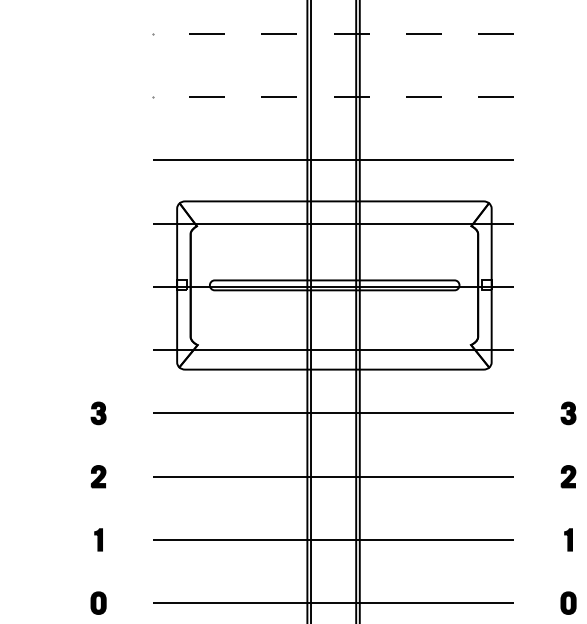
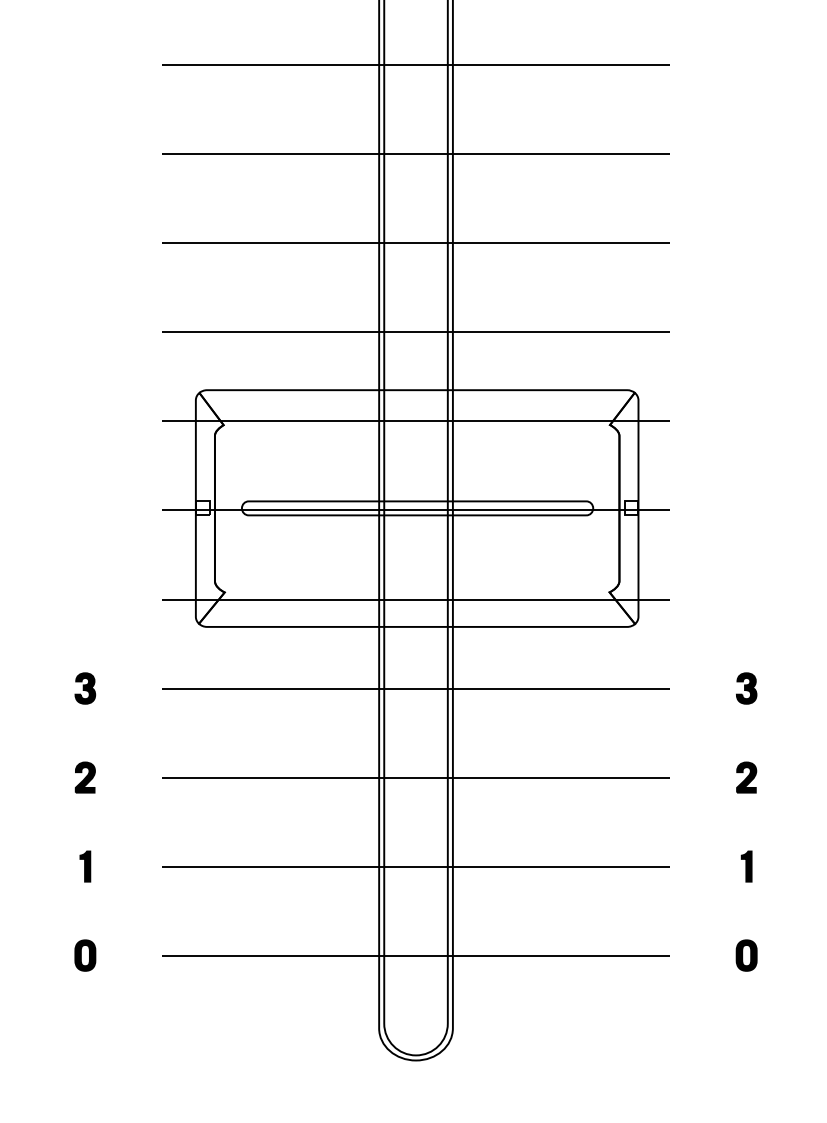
line: (332, 33) -> (414, 154), dashed -> solid
line: (332, 97) -> (414, 243), dashed -> solid

